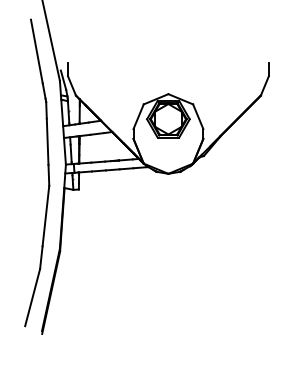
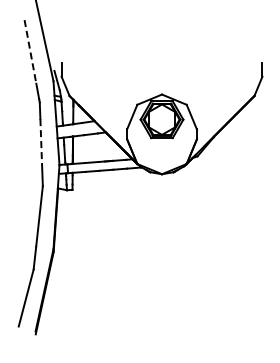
line: (36, 52) -> (30, 52), solid -> dashed
line: (47, 142) -> (41, 142), solid -> dashed

